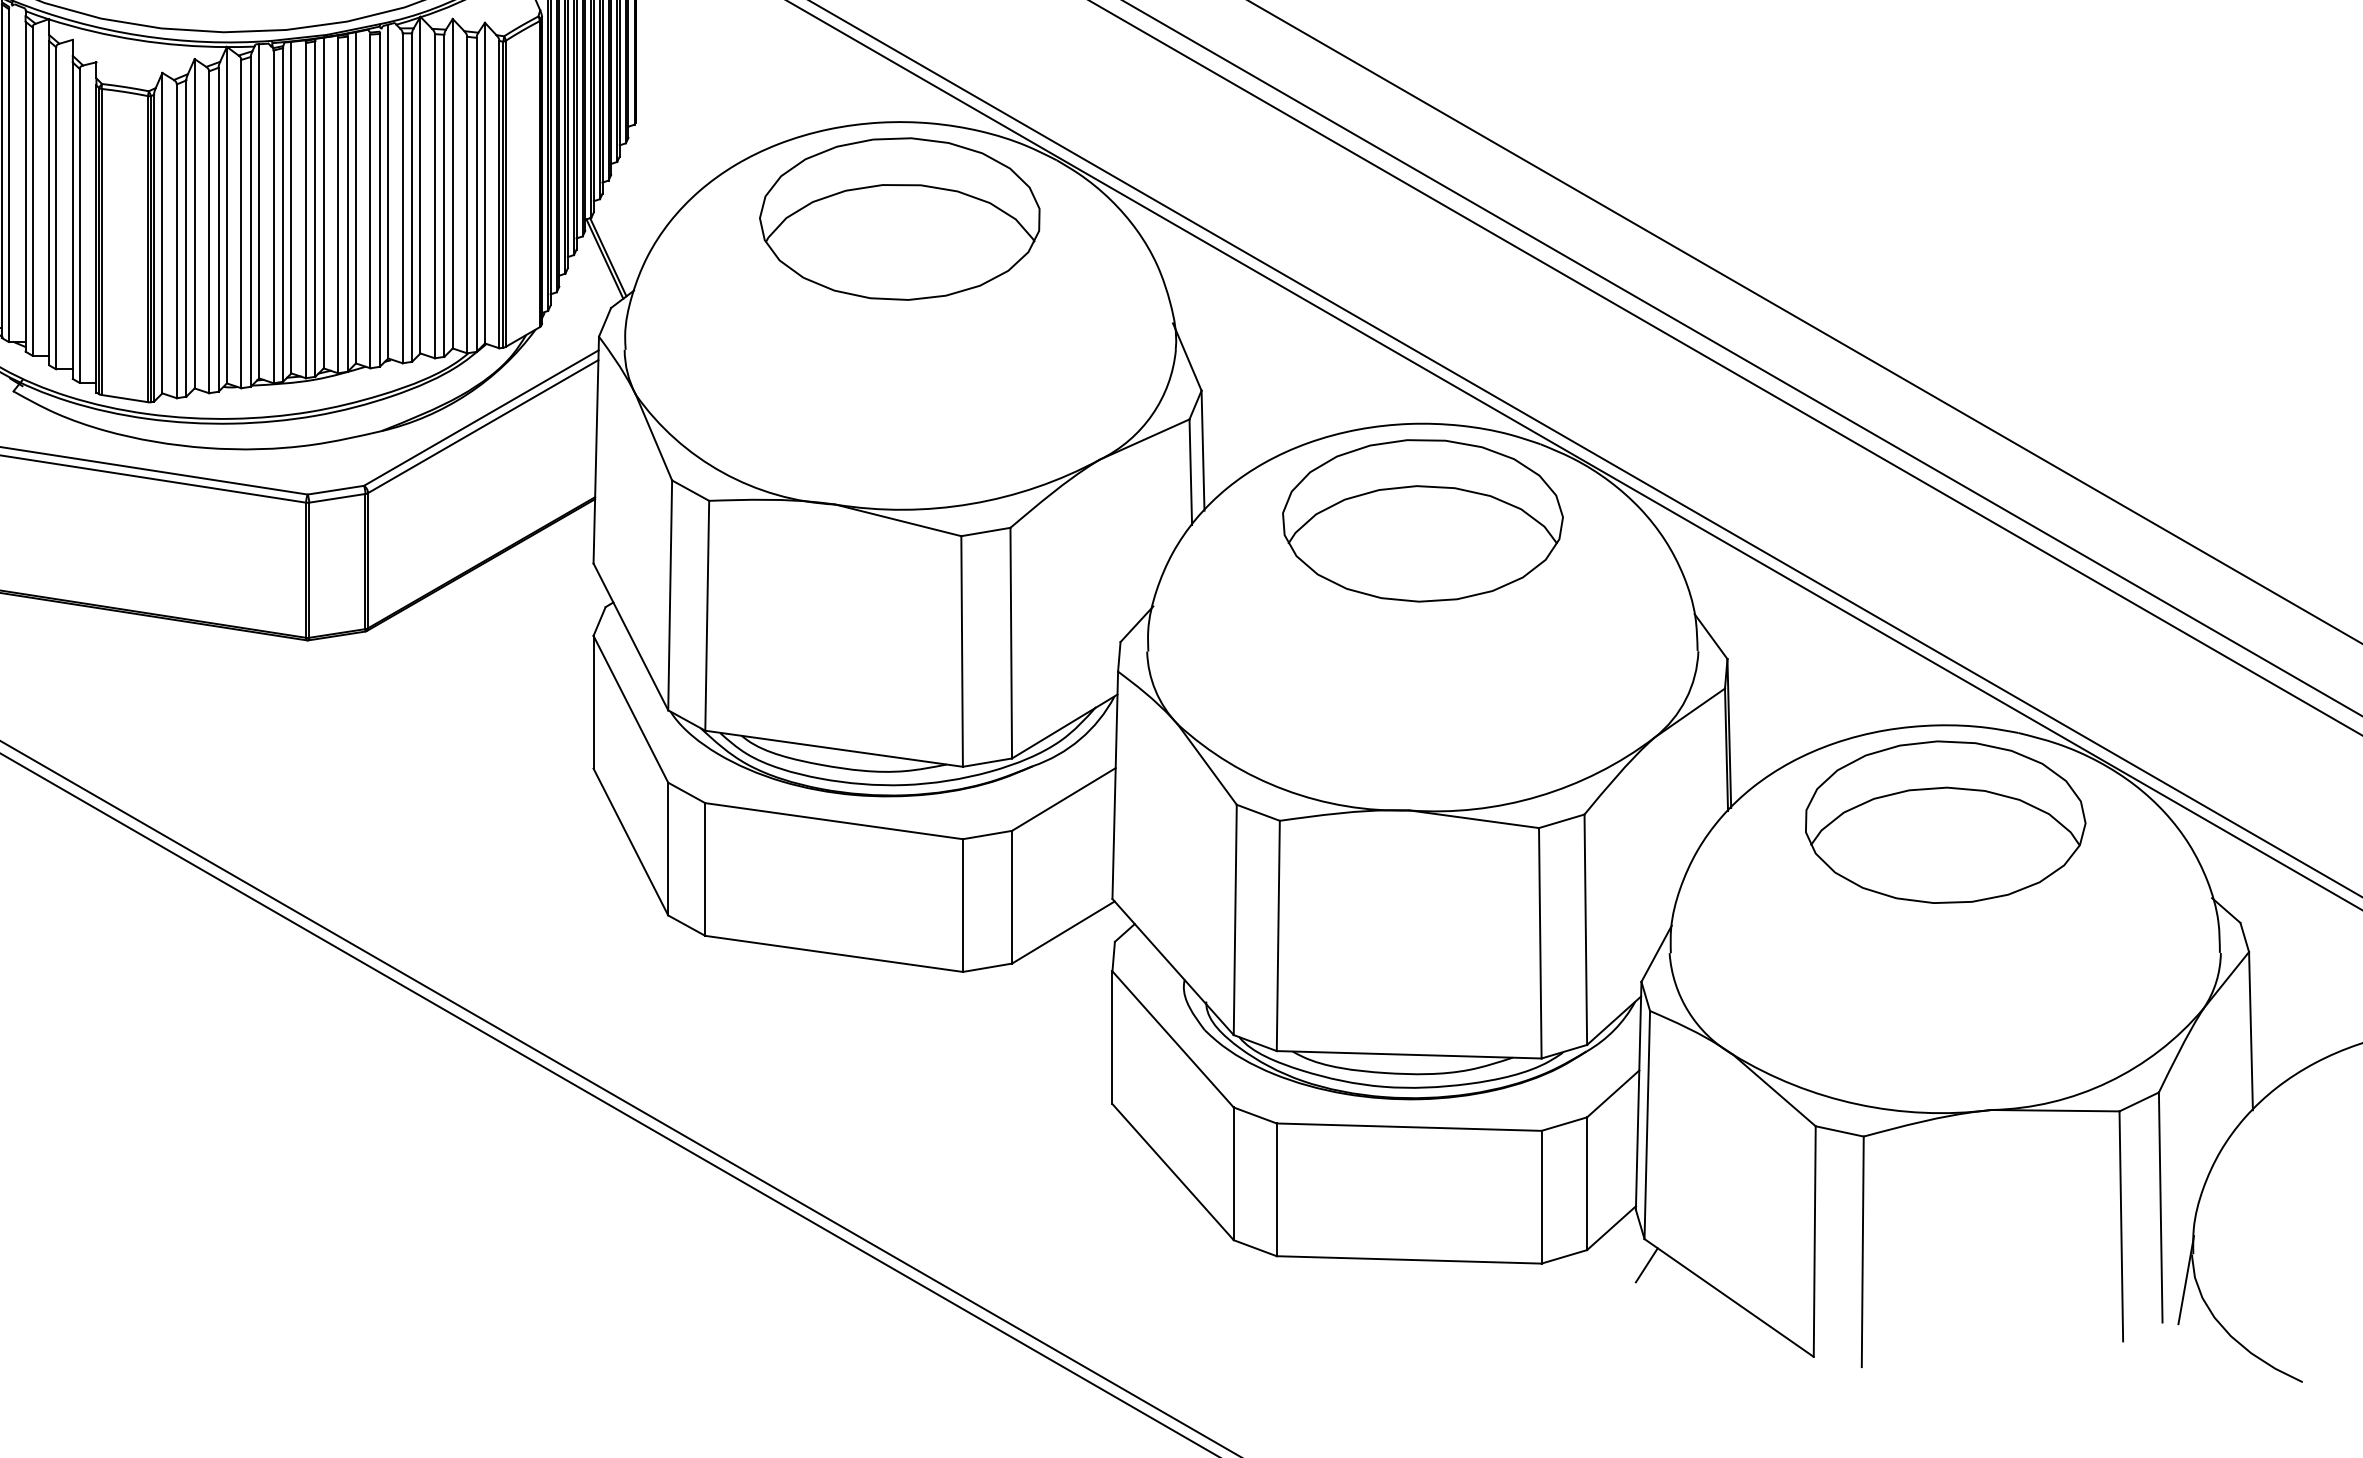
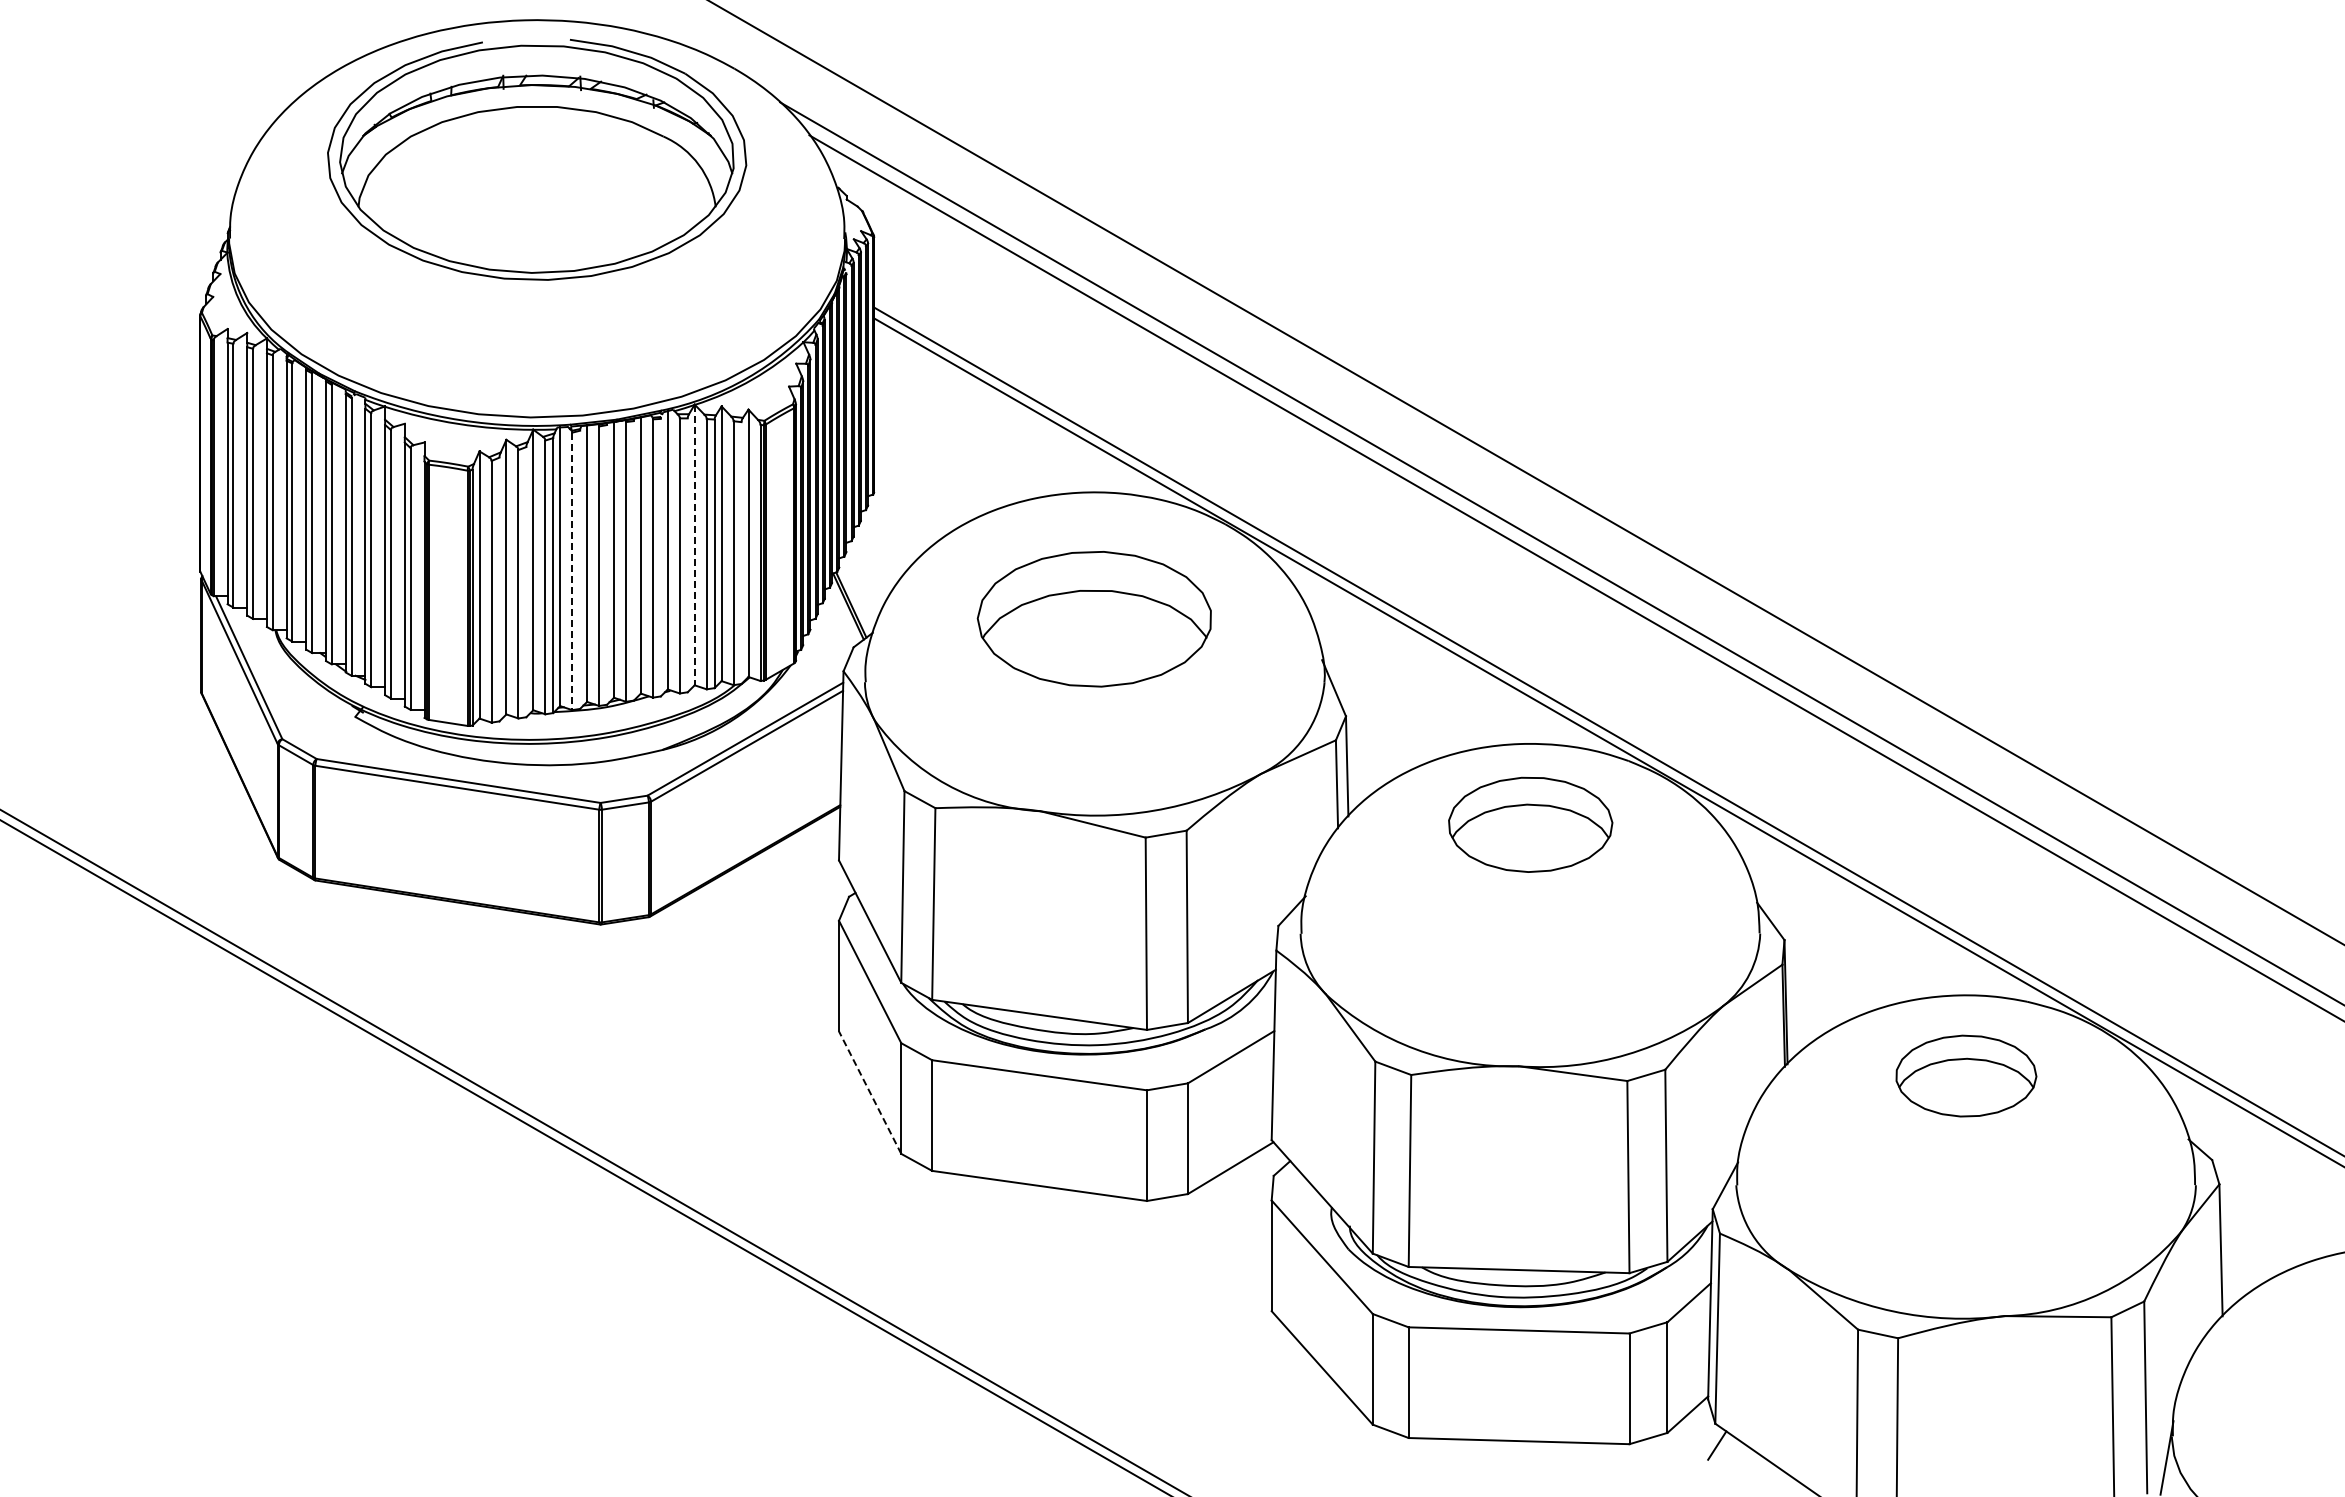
line: (420, 185) -> (694, 545), solid -> dashed
line: (476, 194) -> (741, 552), removed
line: (411, 197) -> (687, 555), removed
line: (379, 200) -> (660, 557), removed
line: (347, 203) -> (633, 560), removed
line: (315, 208) -> (607, 564), removed
line: (283, 214) -> (580, 569), removed
line: (273, 216) -> (572, 571), solid -> dashed
part: (898, 219) -> (1093, 619), moved
line: (218, 230) -> (526, 582), removed
line: (186, 238) -> (499, 589), removed
part: (1422, 520) -> (1530, 824), size x0.7
part: (1945, 821) -> (1966, 1075), size x0.6
line: (631, 841) -> (870, 1092), solid -> dashed

